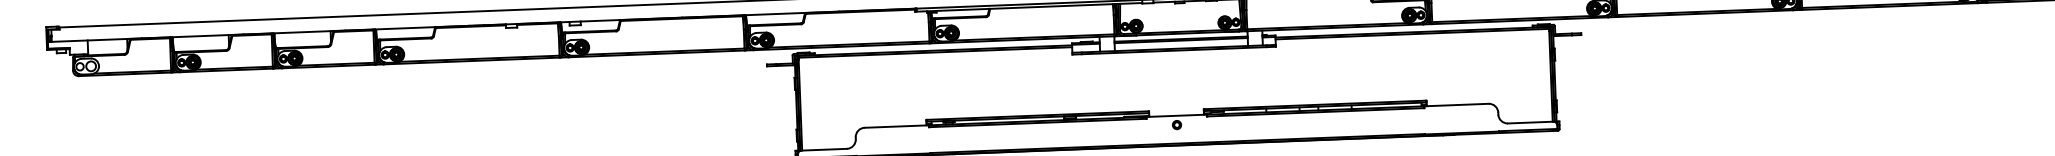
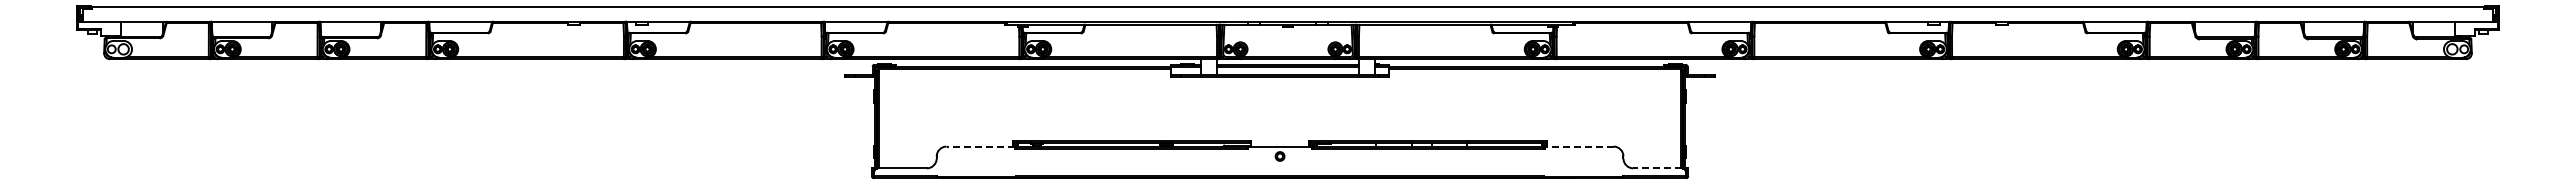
line: (1455, 104) -> (1578, 146), solid -> dashed
line: (1530, 122) -> (1657, 168), solid -> dashed
line: (896, 126) -> (980, 146), solid -> dashed

